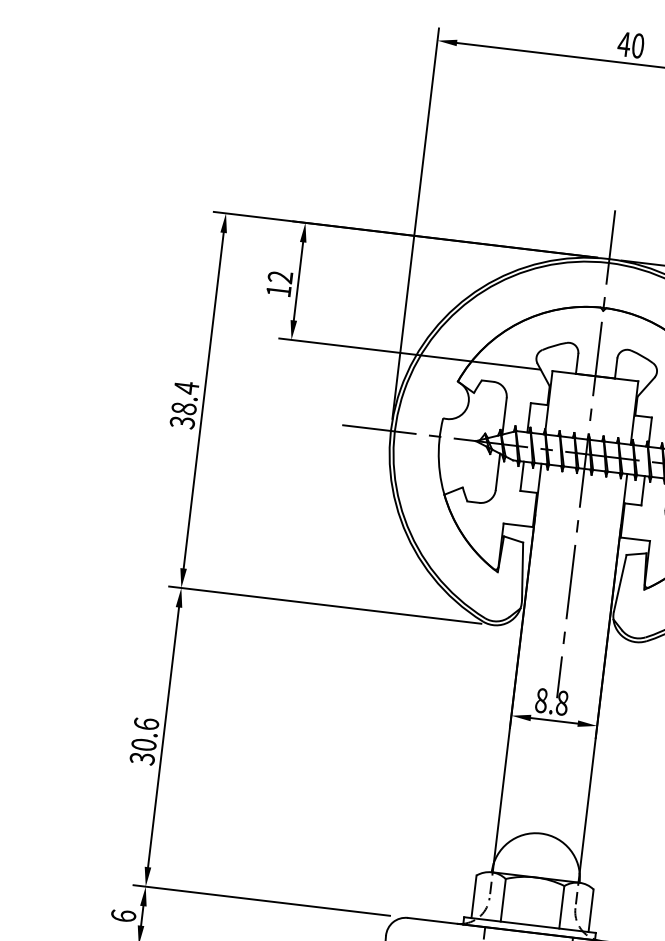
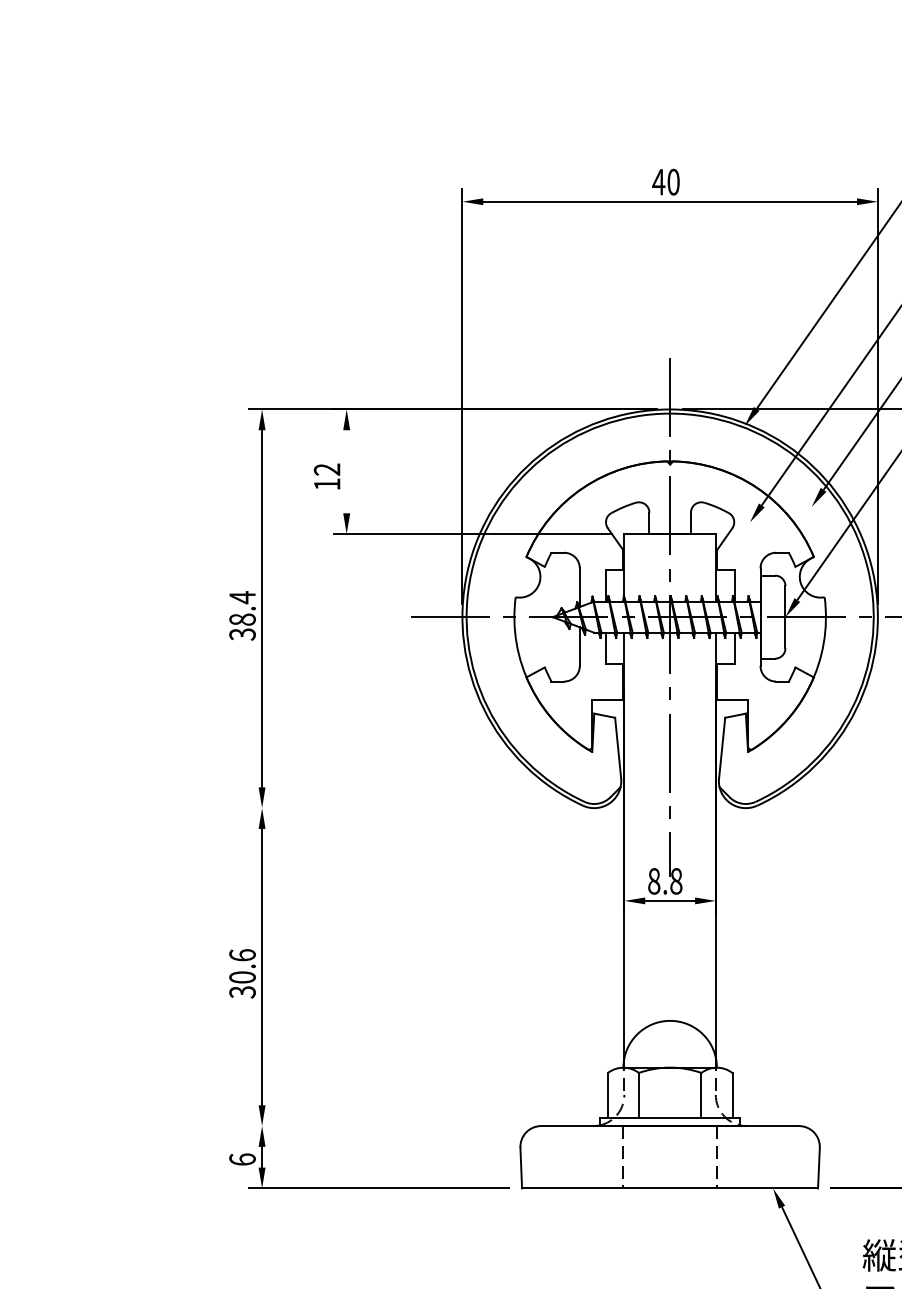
line: (298, 281) -> (346, 471), removed
line: (325, 605) -> (415, 808), removed
line: (261, 900) -> (385, 1126), removed

